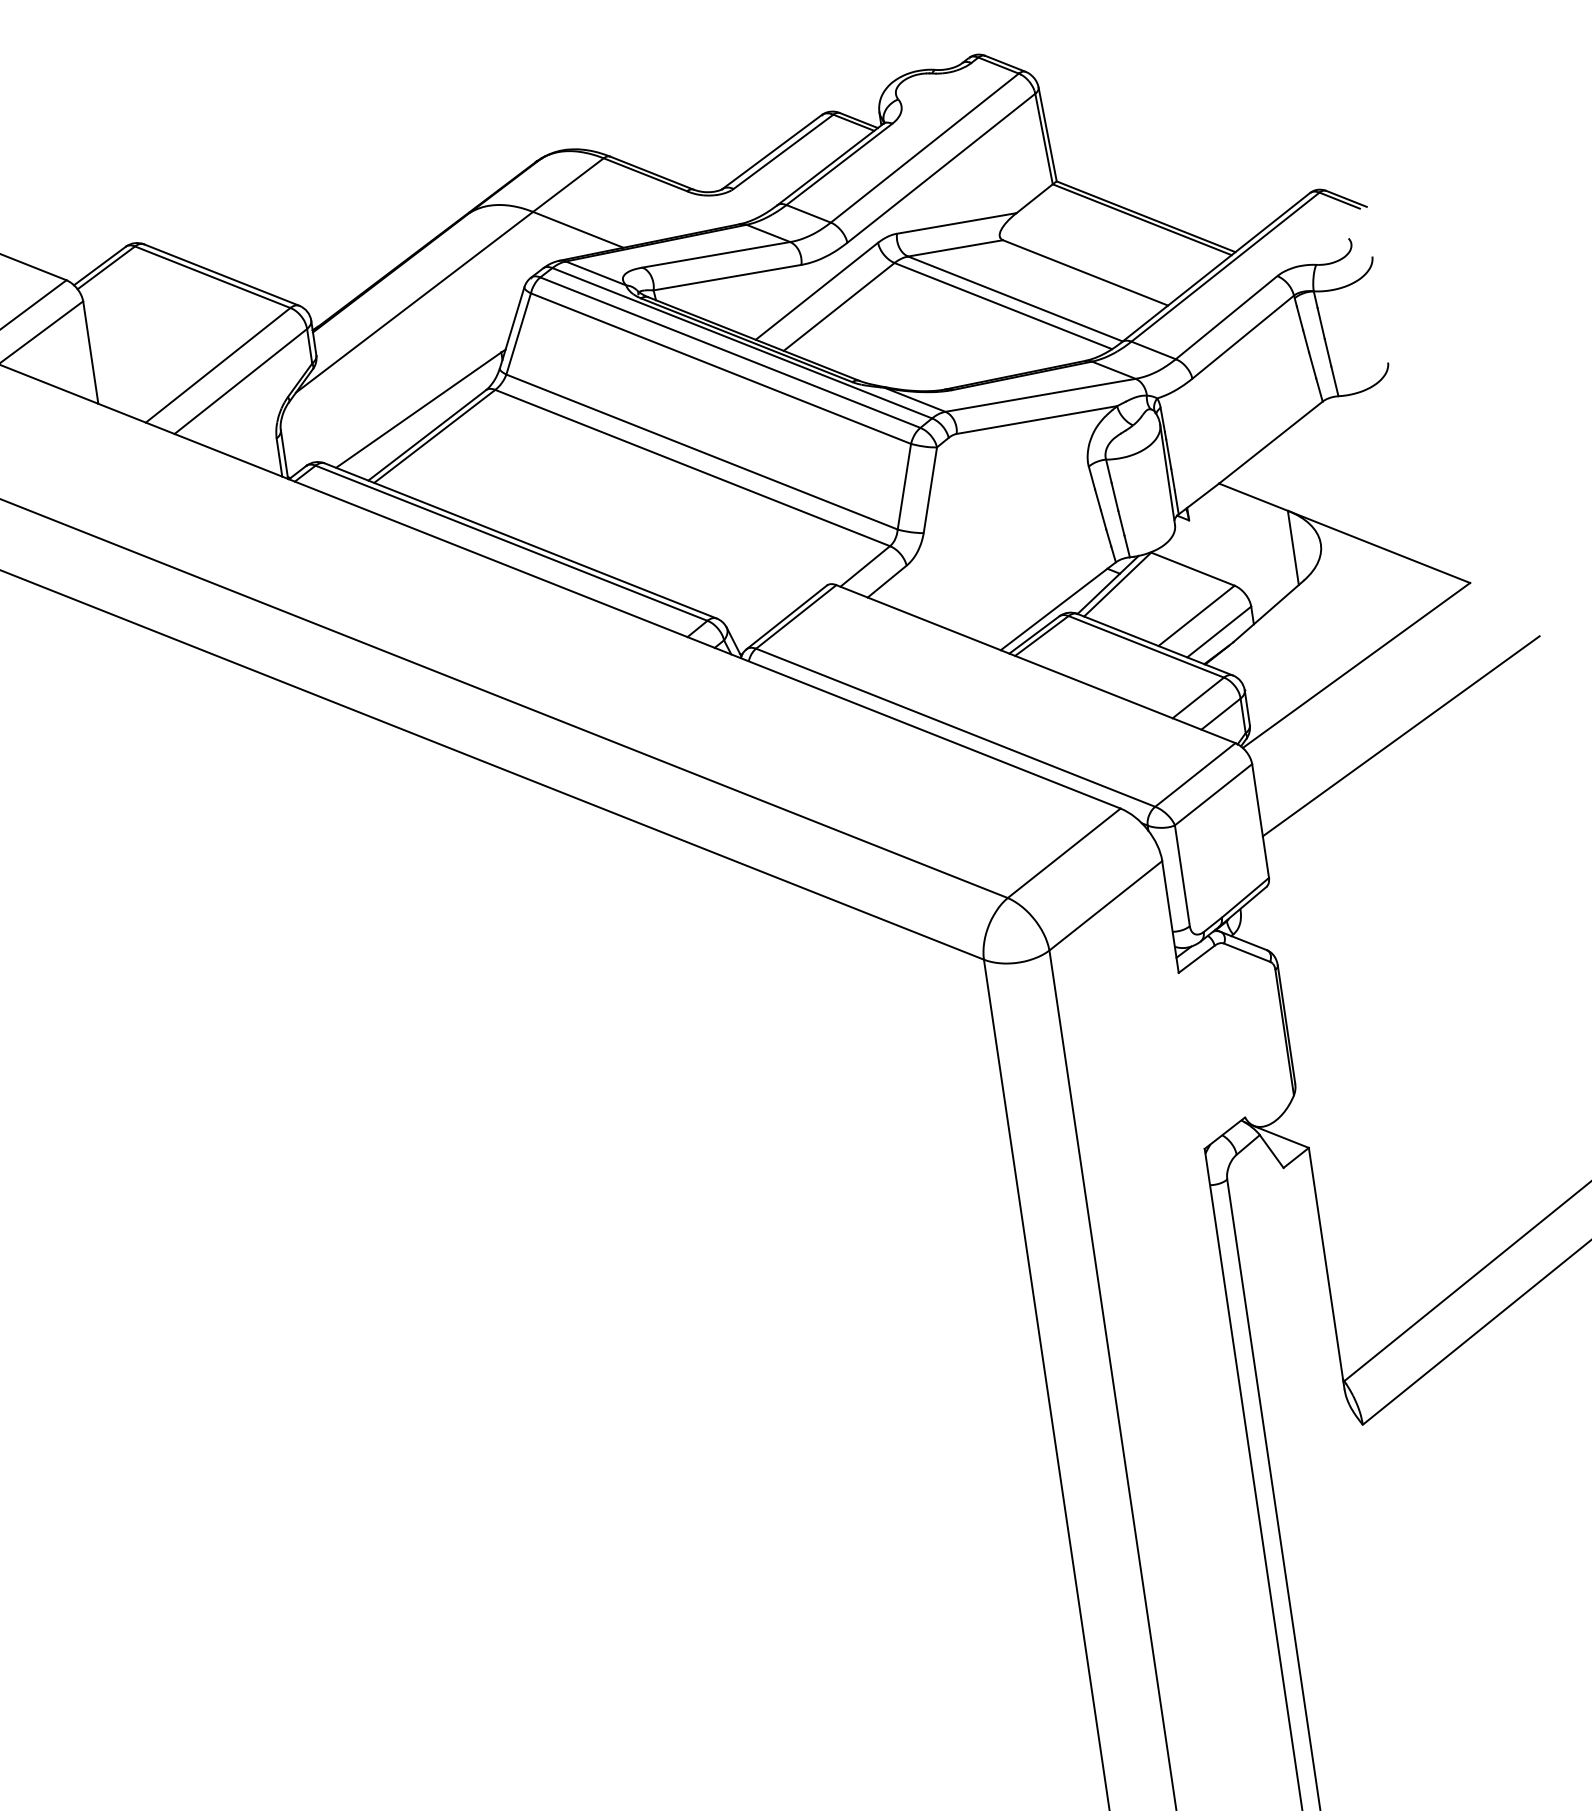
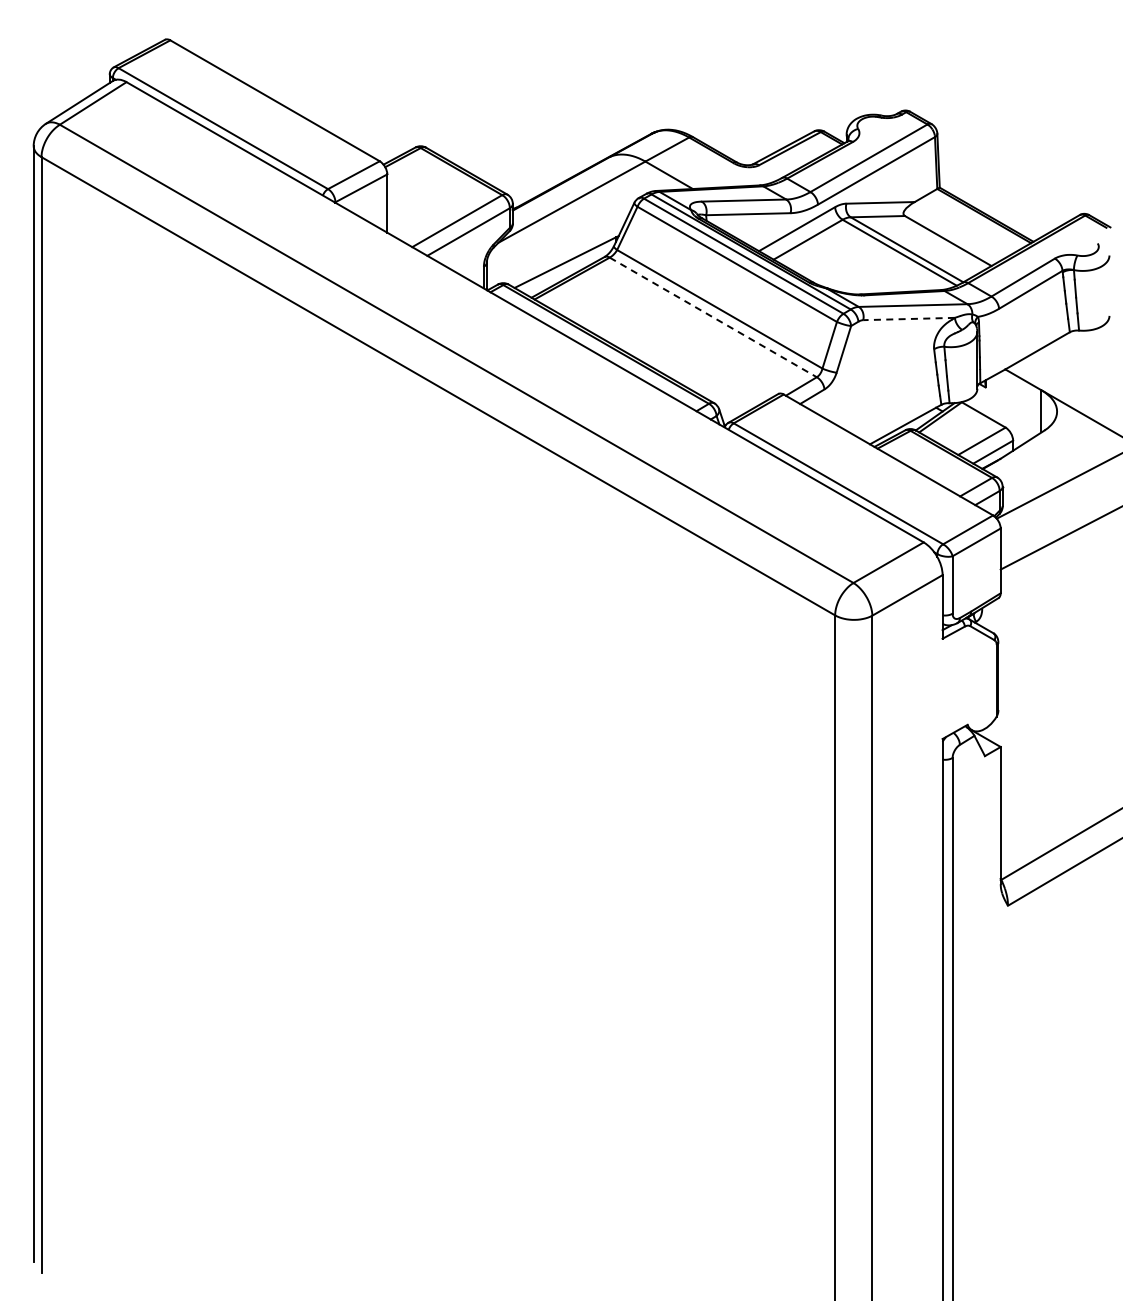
line: (1037, 420) -> (909, 319), solid -> dashed
line: (693, 468) -> (713, 317), solid -> dashed

